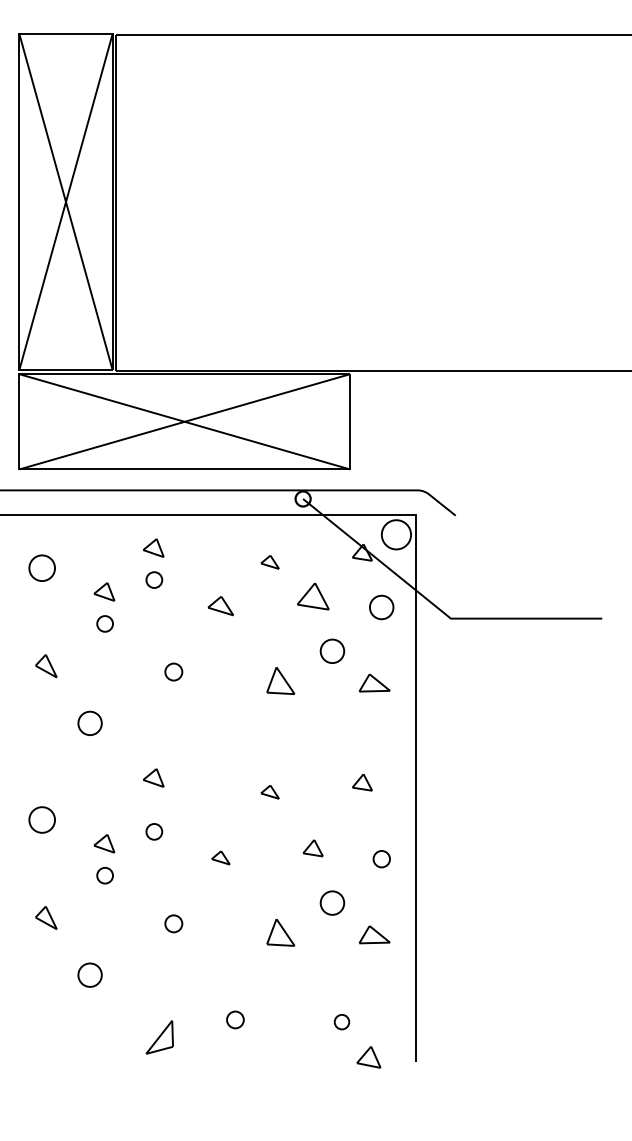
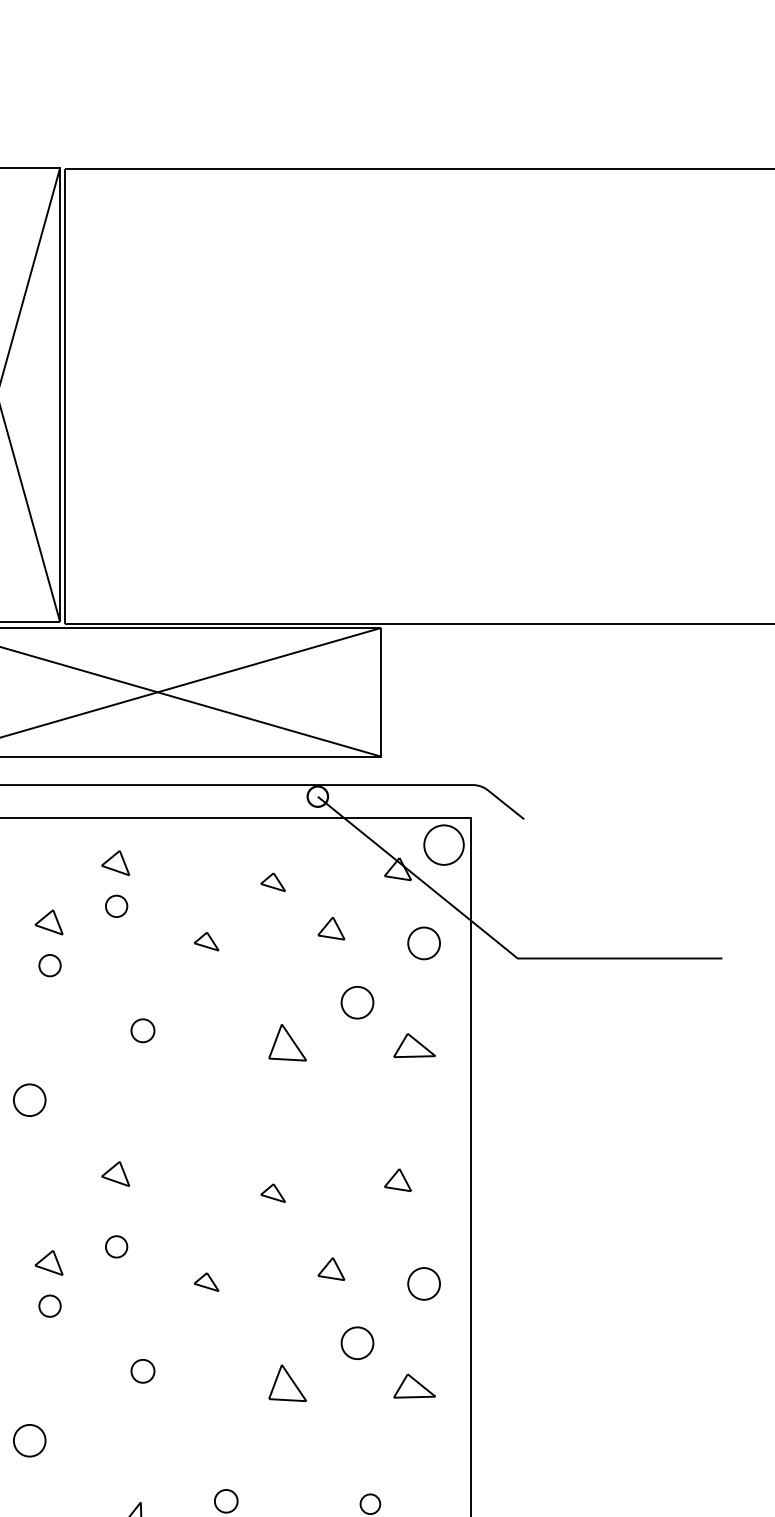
part: (312, 596) -> (330, 928), size x0.62
part: (220, 606) -> (206, 942), size x0.71
part: (381, 858) -> (423, 1282), size x1.43

